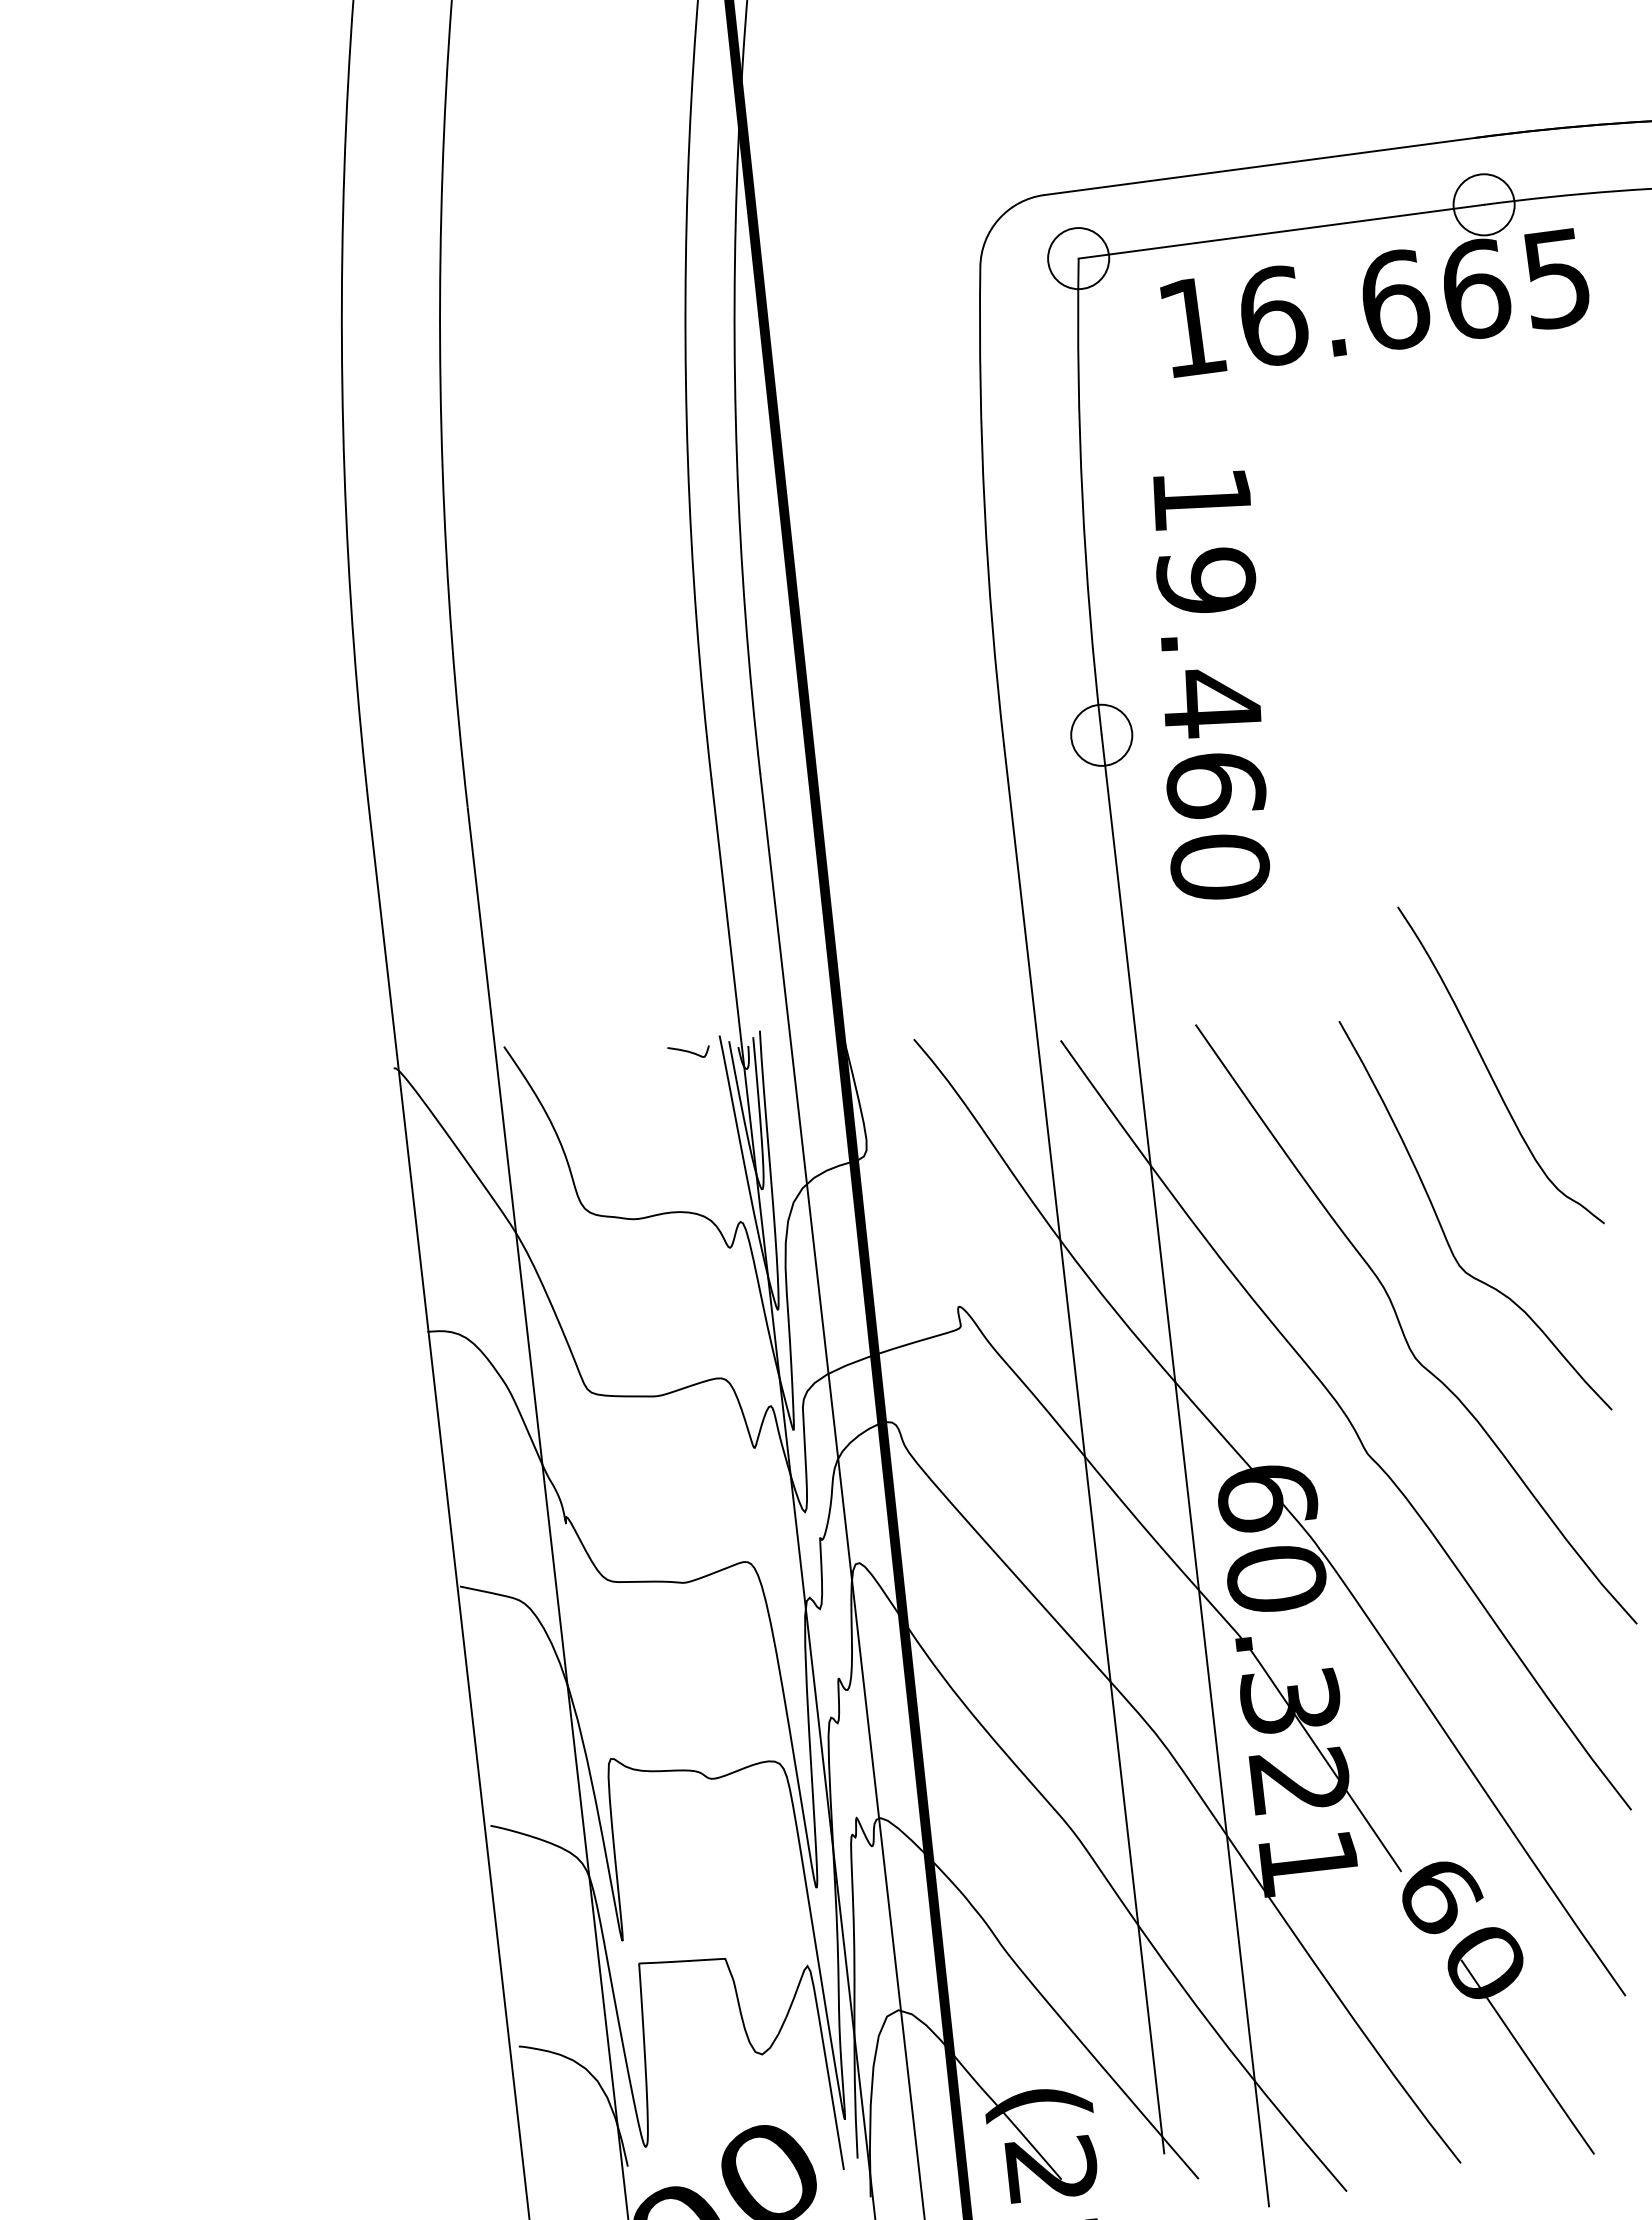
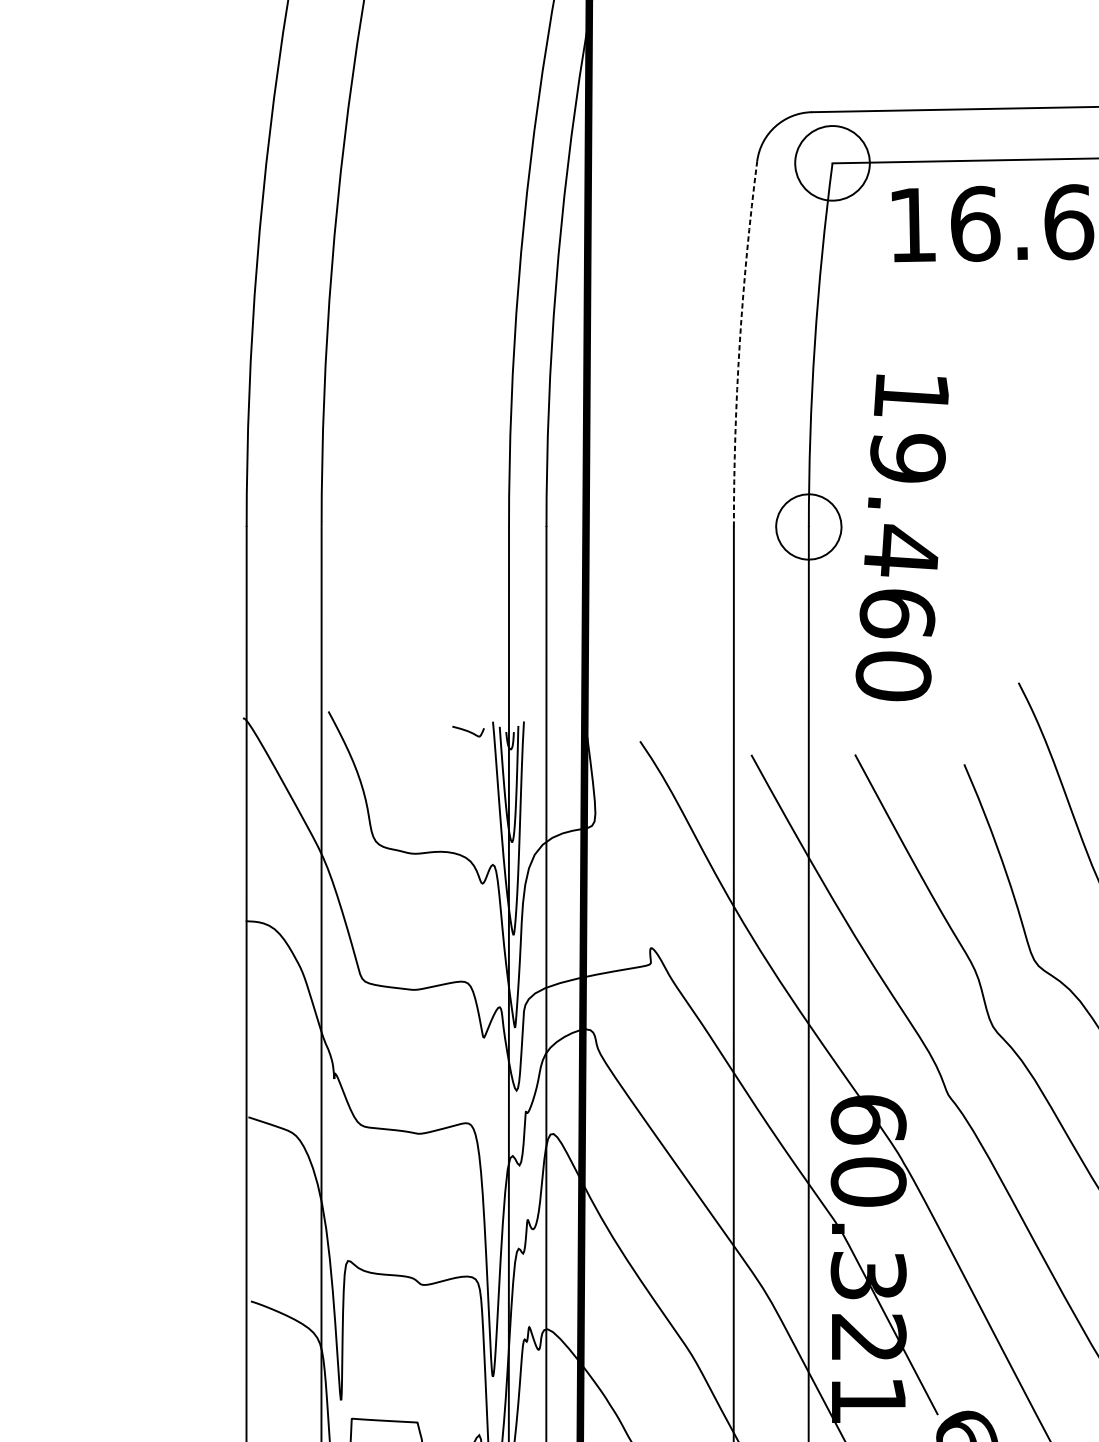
circle: (1078, 258) -> (832, 163), size x1.6
arc: (984, 507) -> (739, 344), solid -> dashed
text: (1211, 684) -> (902, 537), moved
circle: (1101, 734) -> (808, 526), size x1.4

